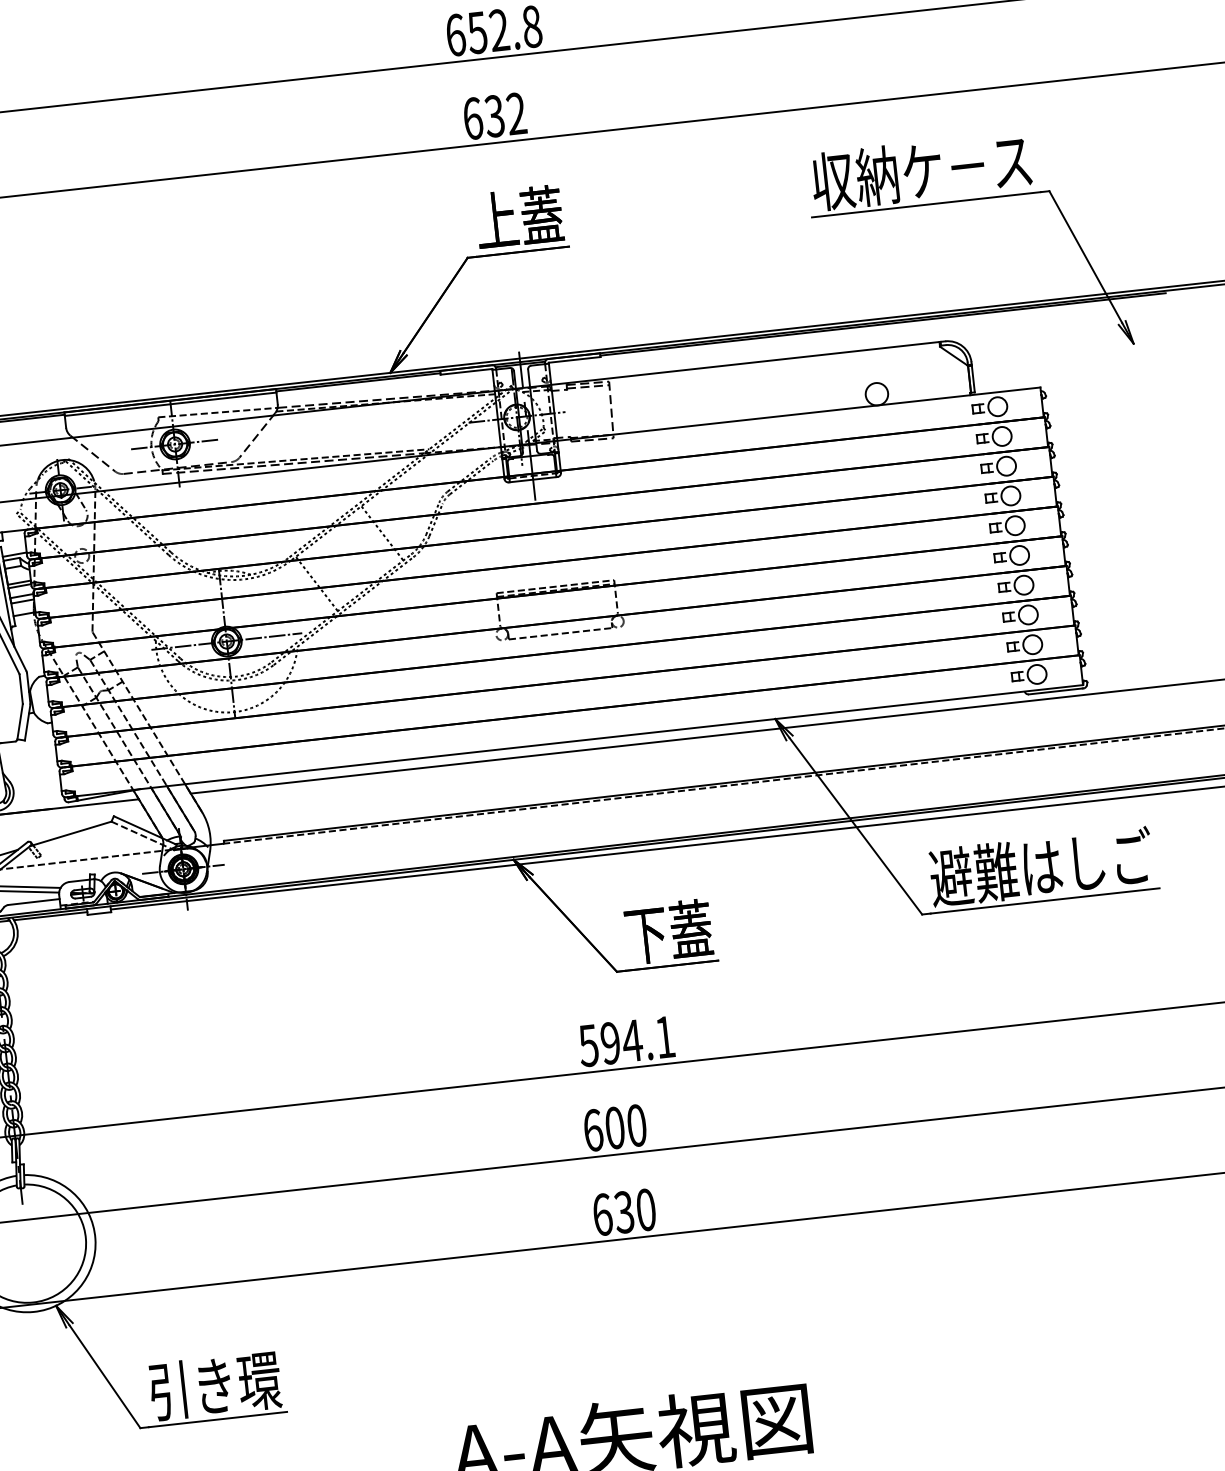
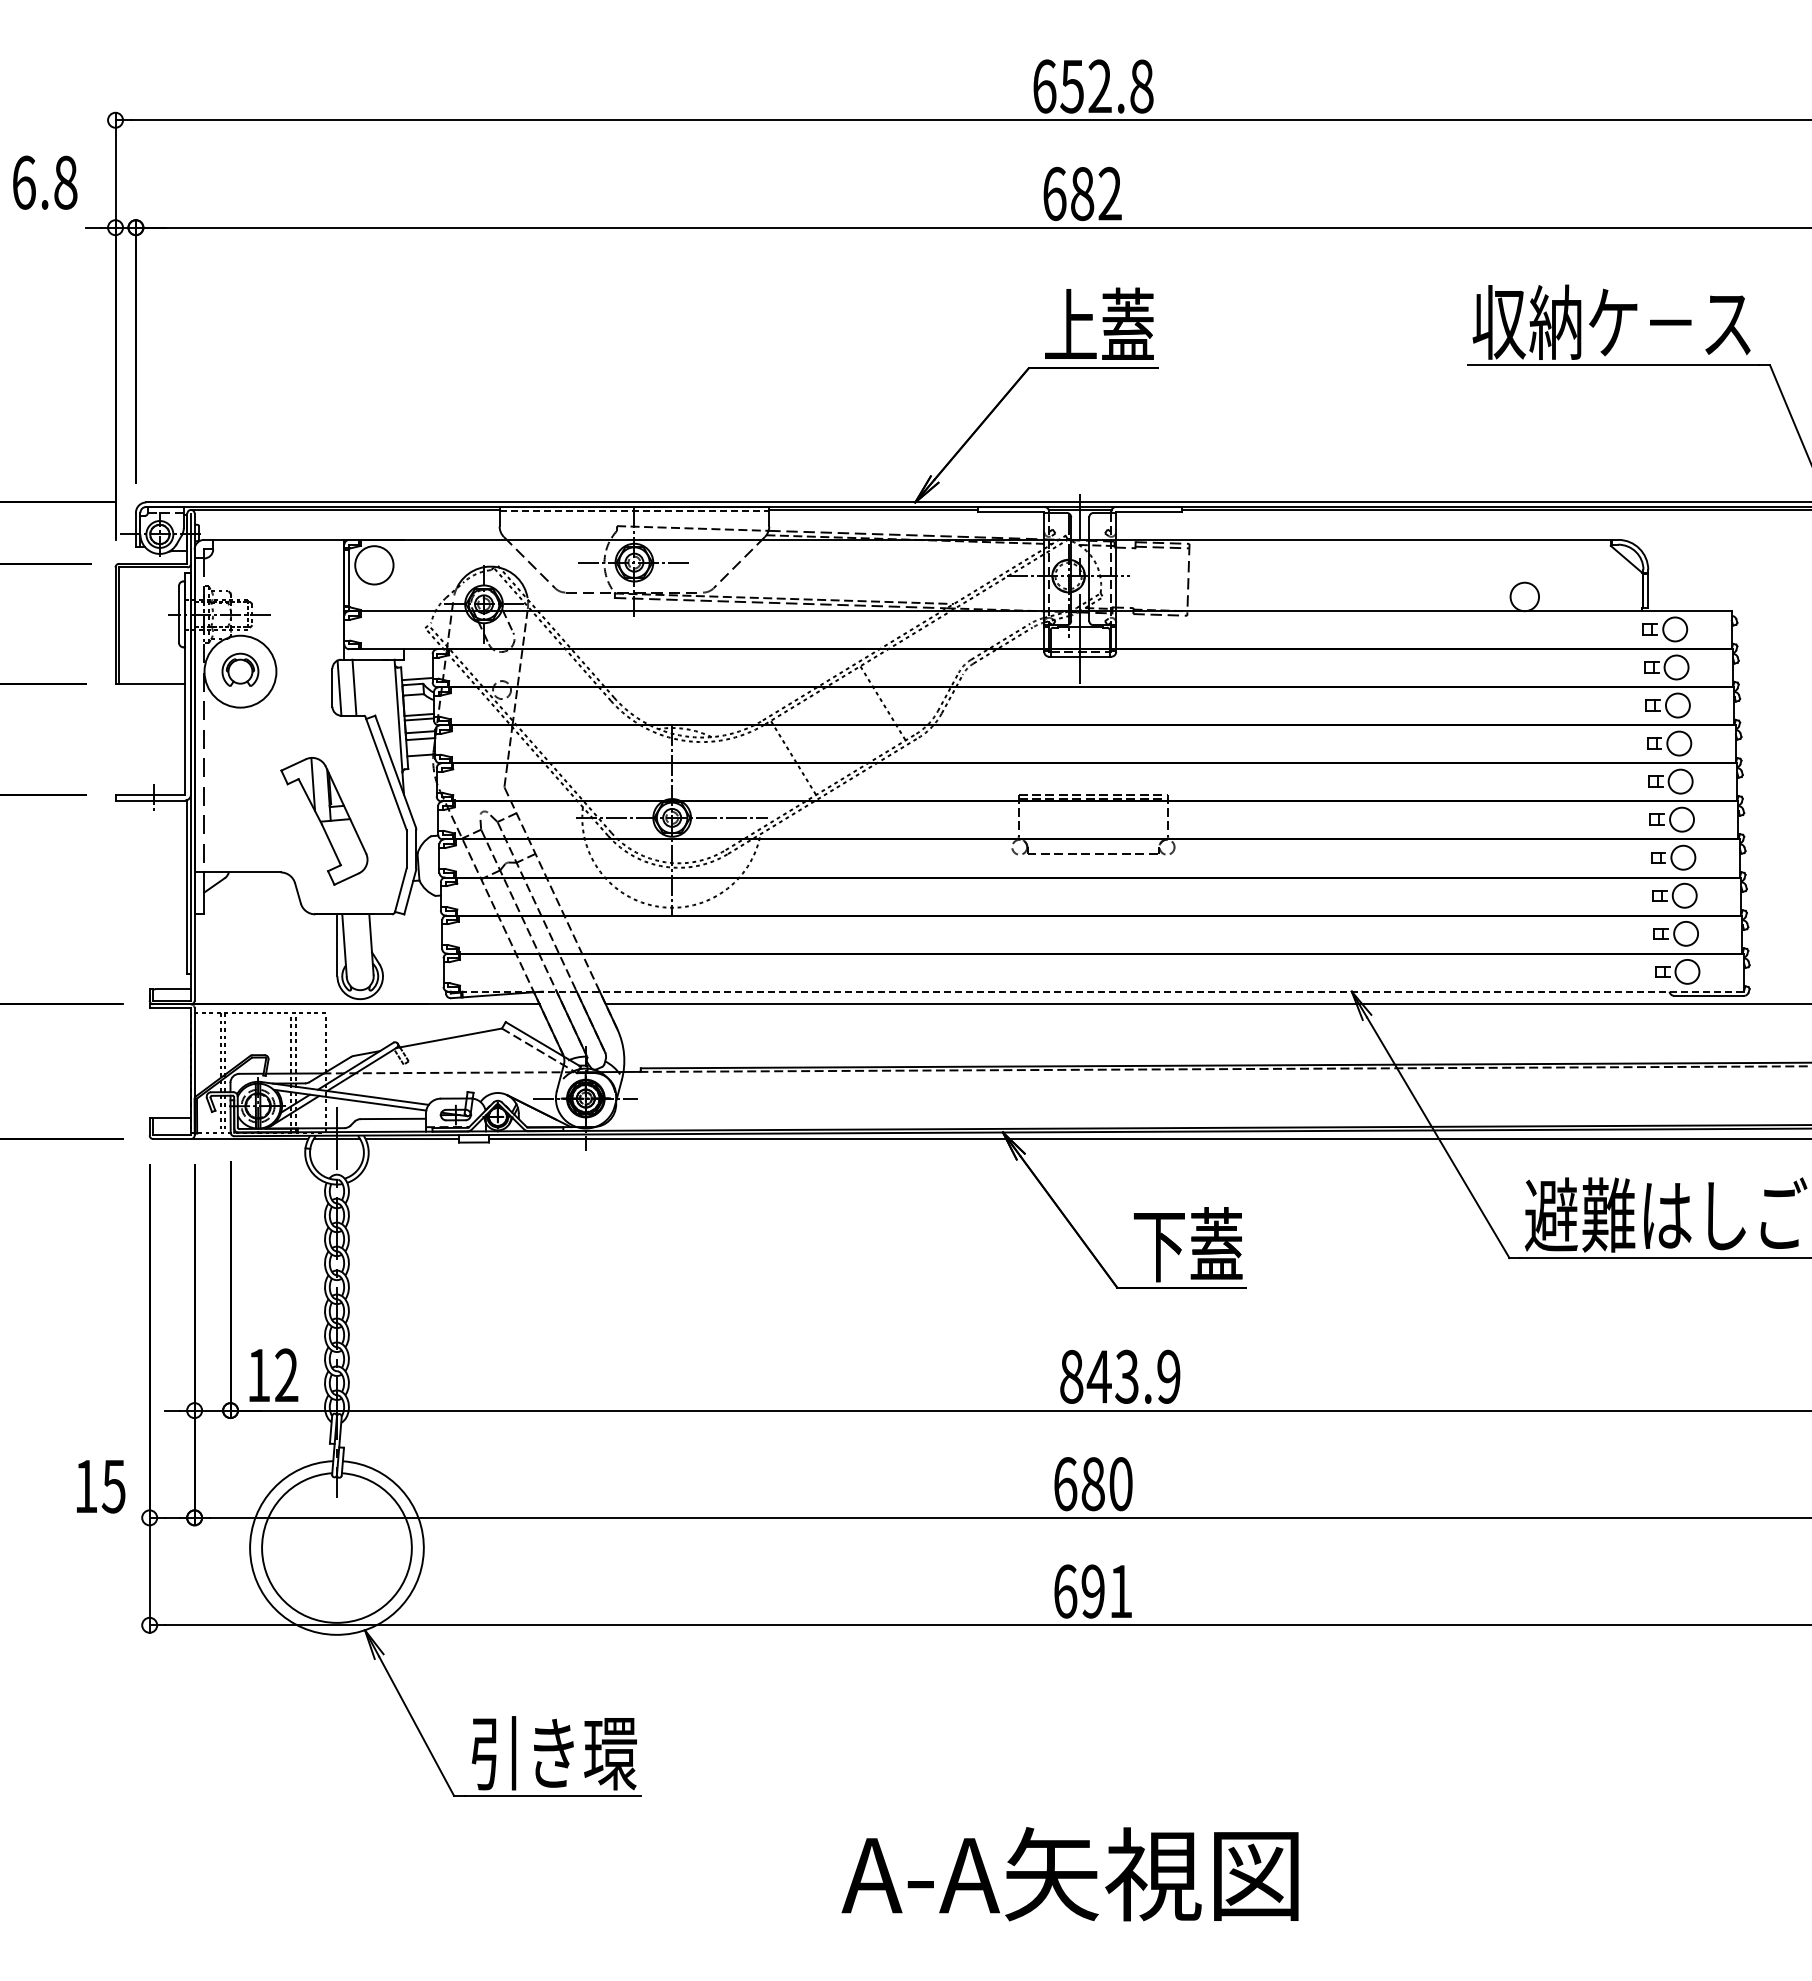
text: (494, 115) -> (1082, 193), 632 -> 682
line: (170, 404) -> (634, 511), solid -> dashed
line: (578, 740) -> (1101, 991), solid -> dashed
text: (626, 1041) -> (1119, 1376), 594.1 -> 843.9
text: (614, 1127) -> (1092, 1483), 600 -> 680
text: (634, 1211) -> (1106, 1591), 630 -> 691

